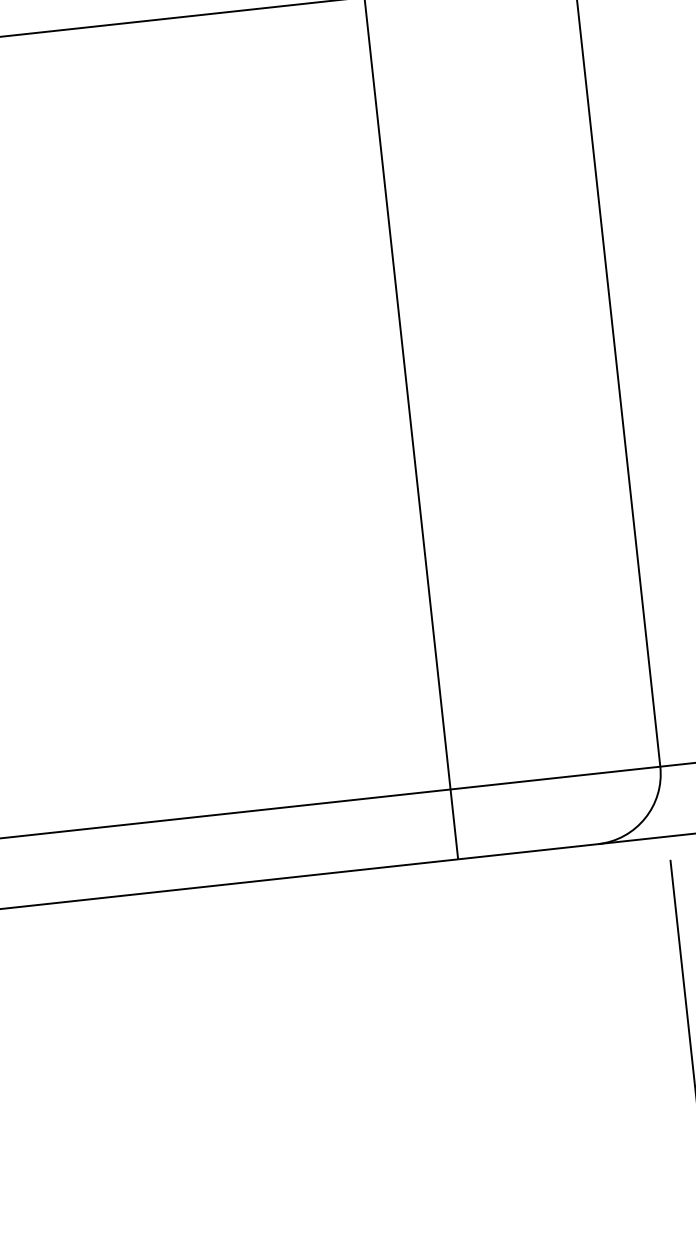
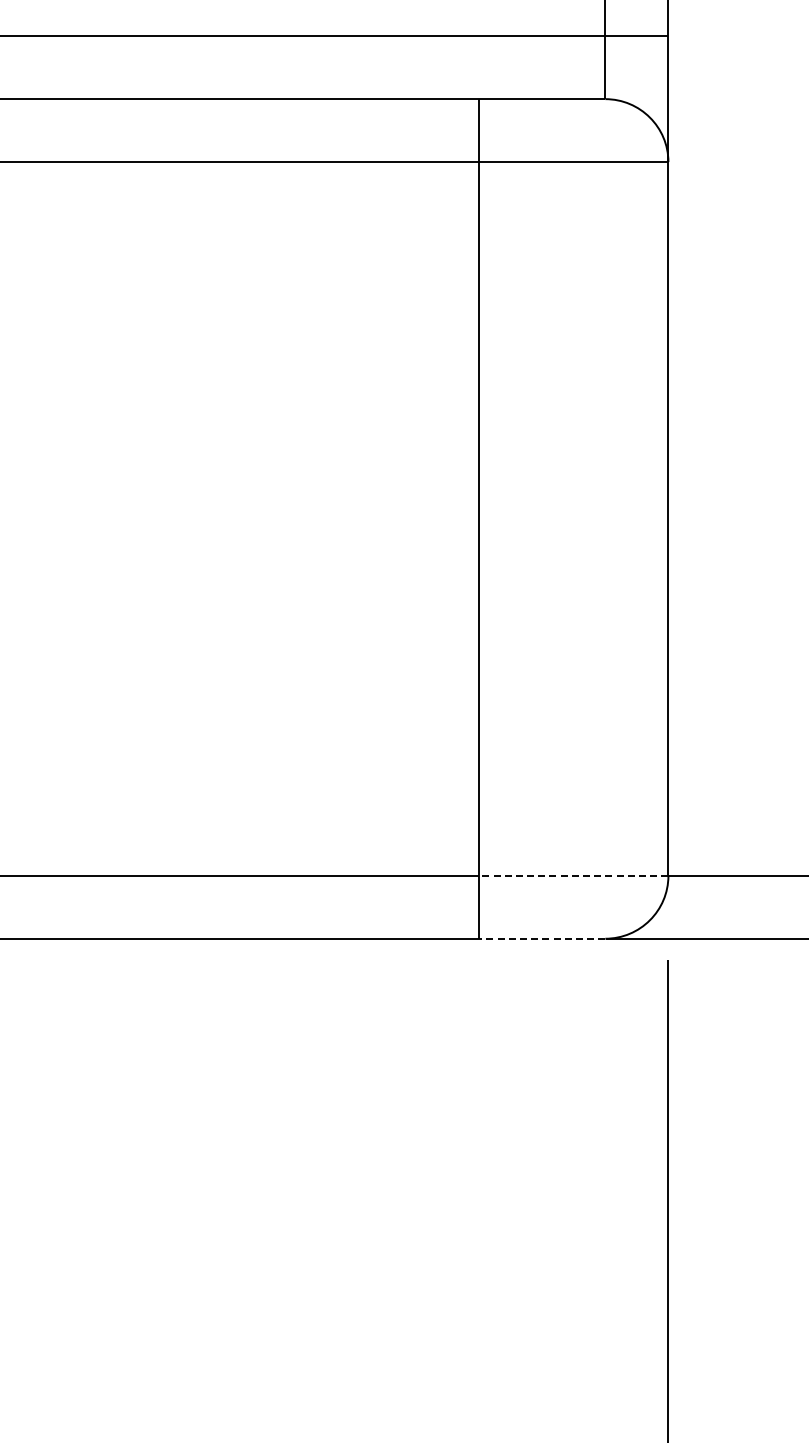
line: (554, 777) -> (573, 875), solid -> dashed
line: (528, 851) -> (542, 938), solid -> dashed

